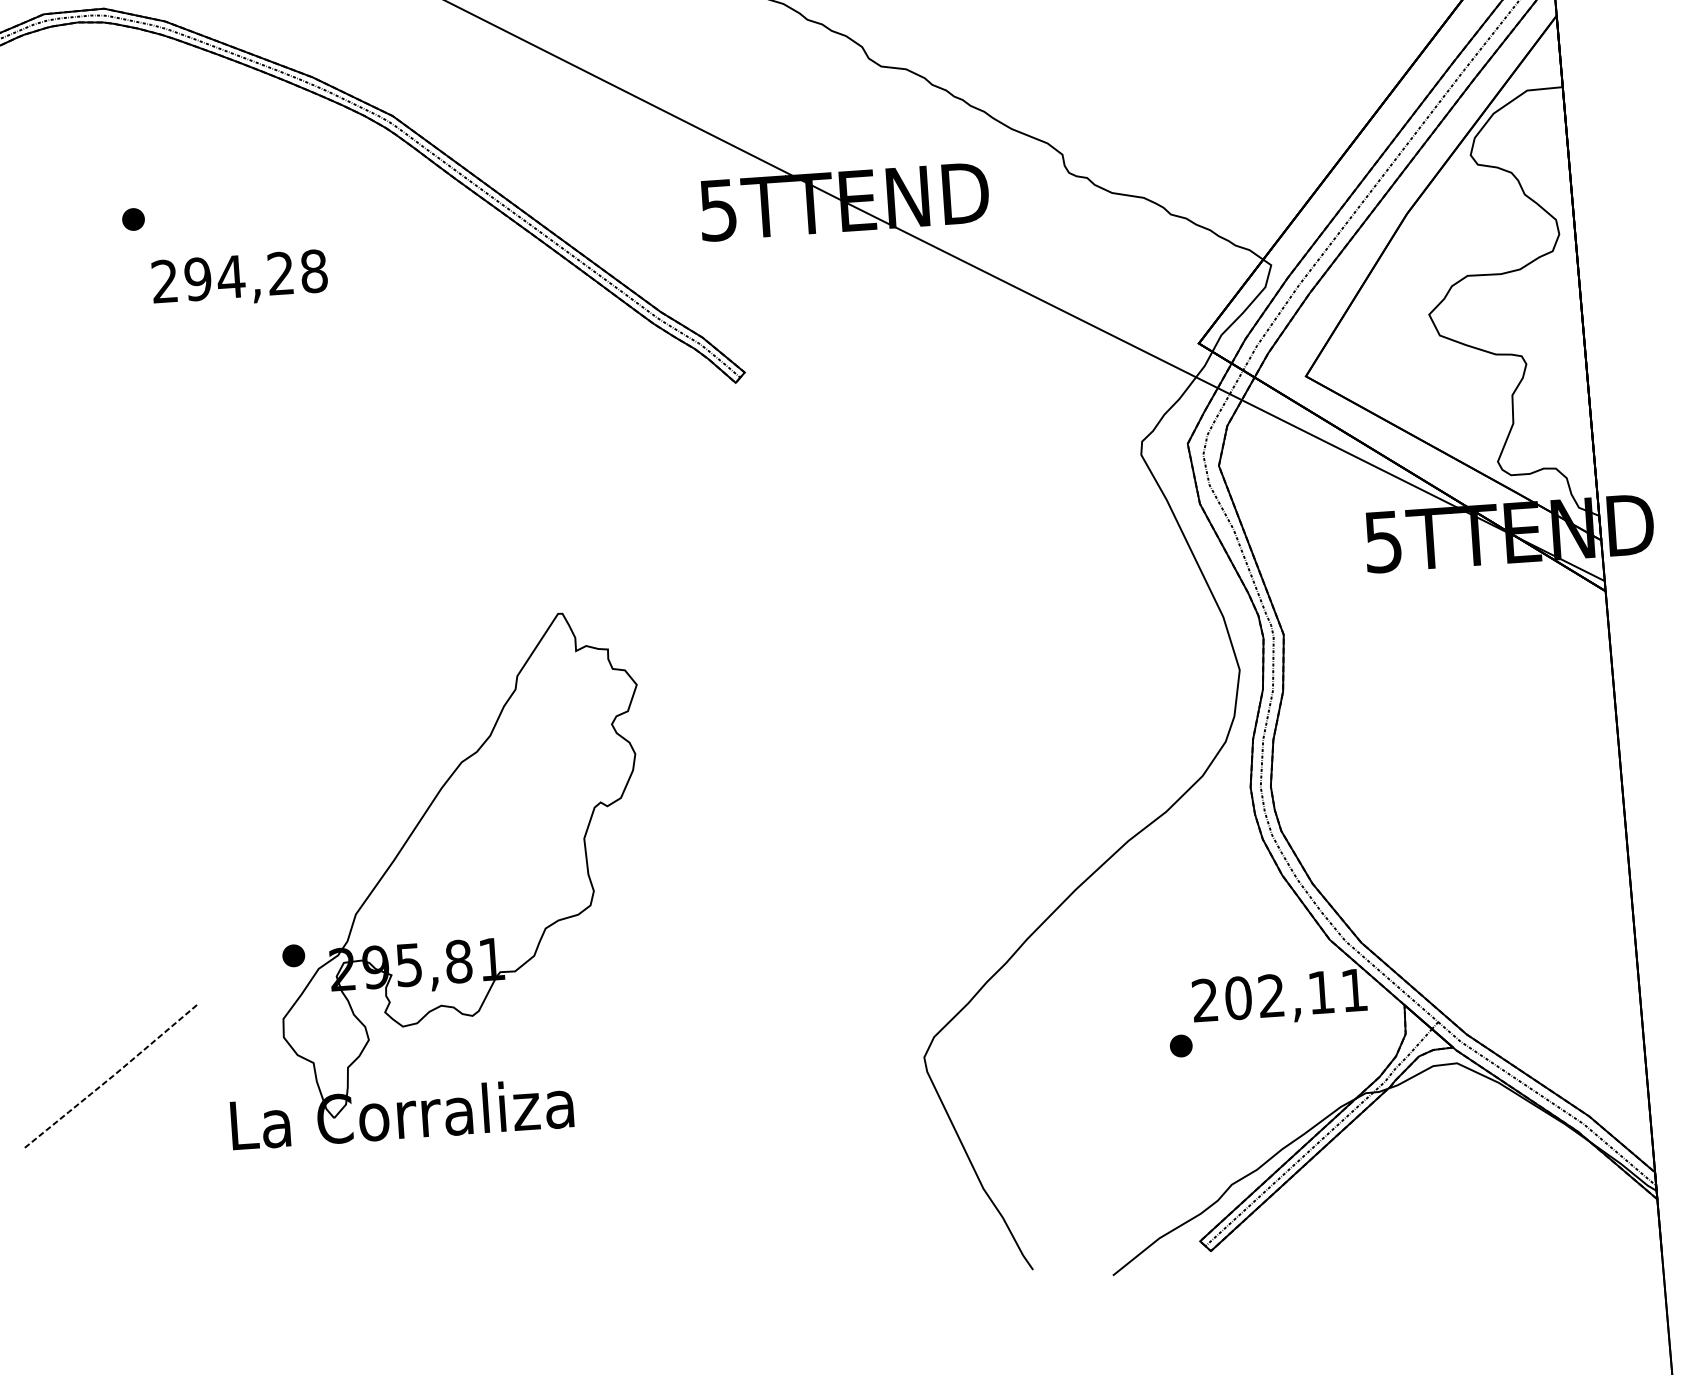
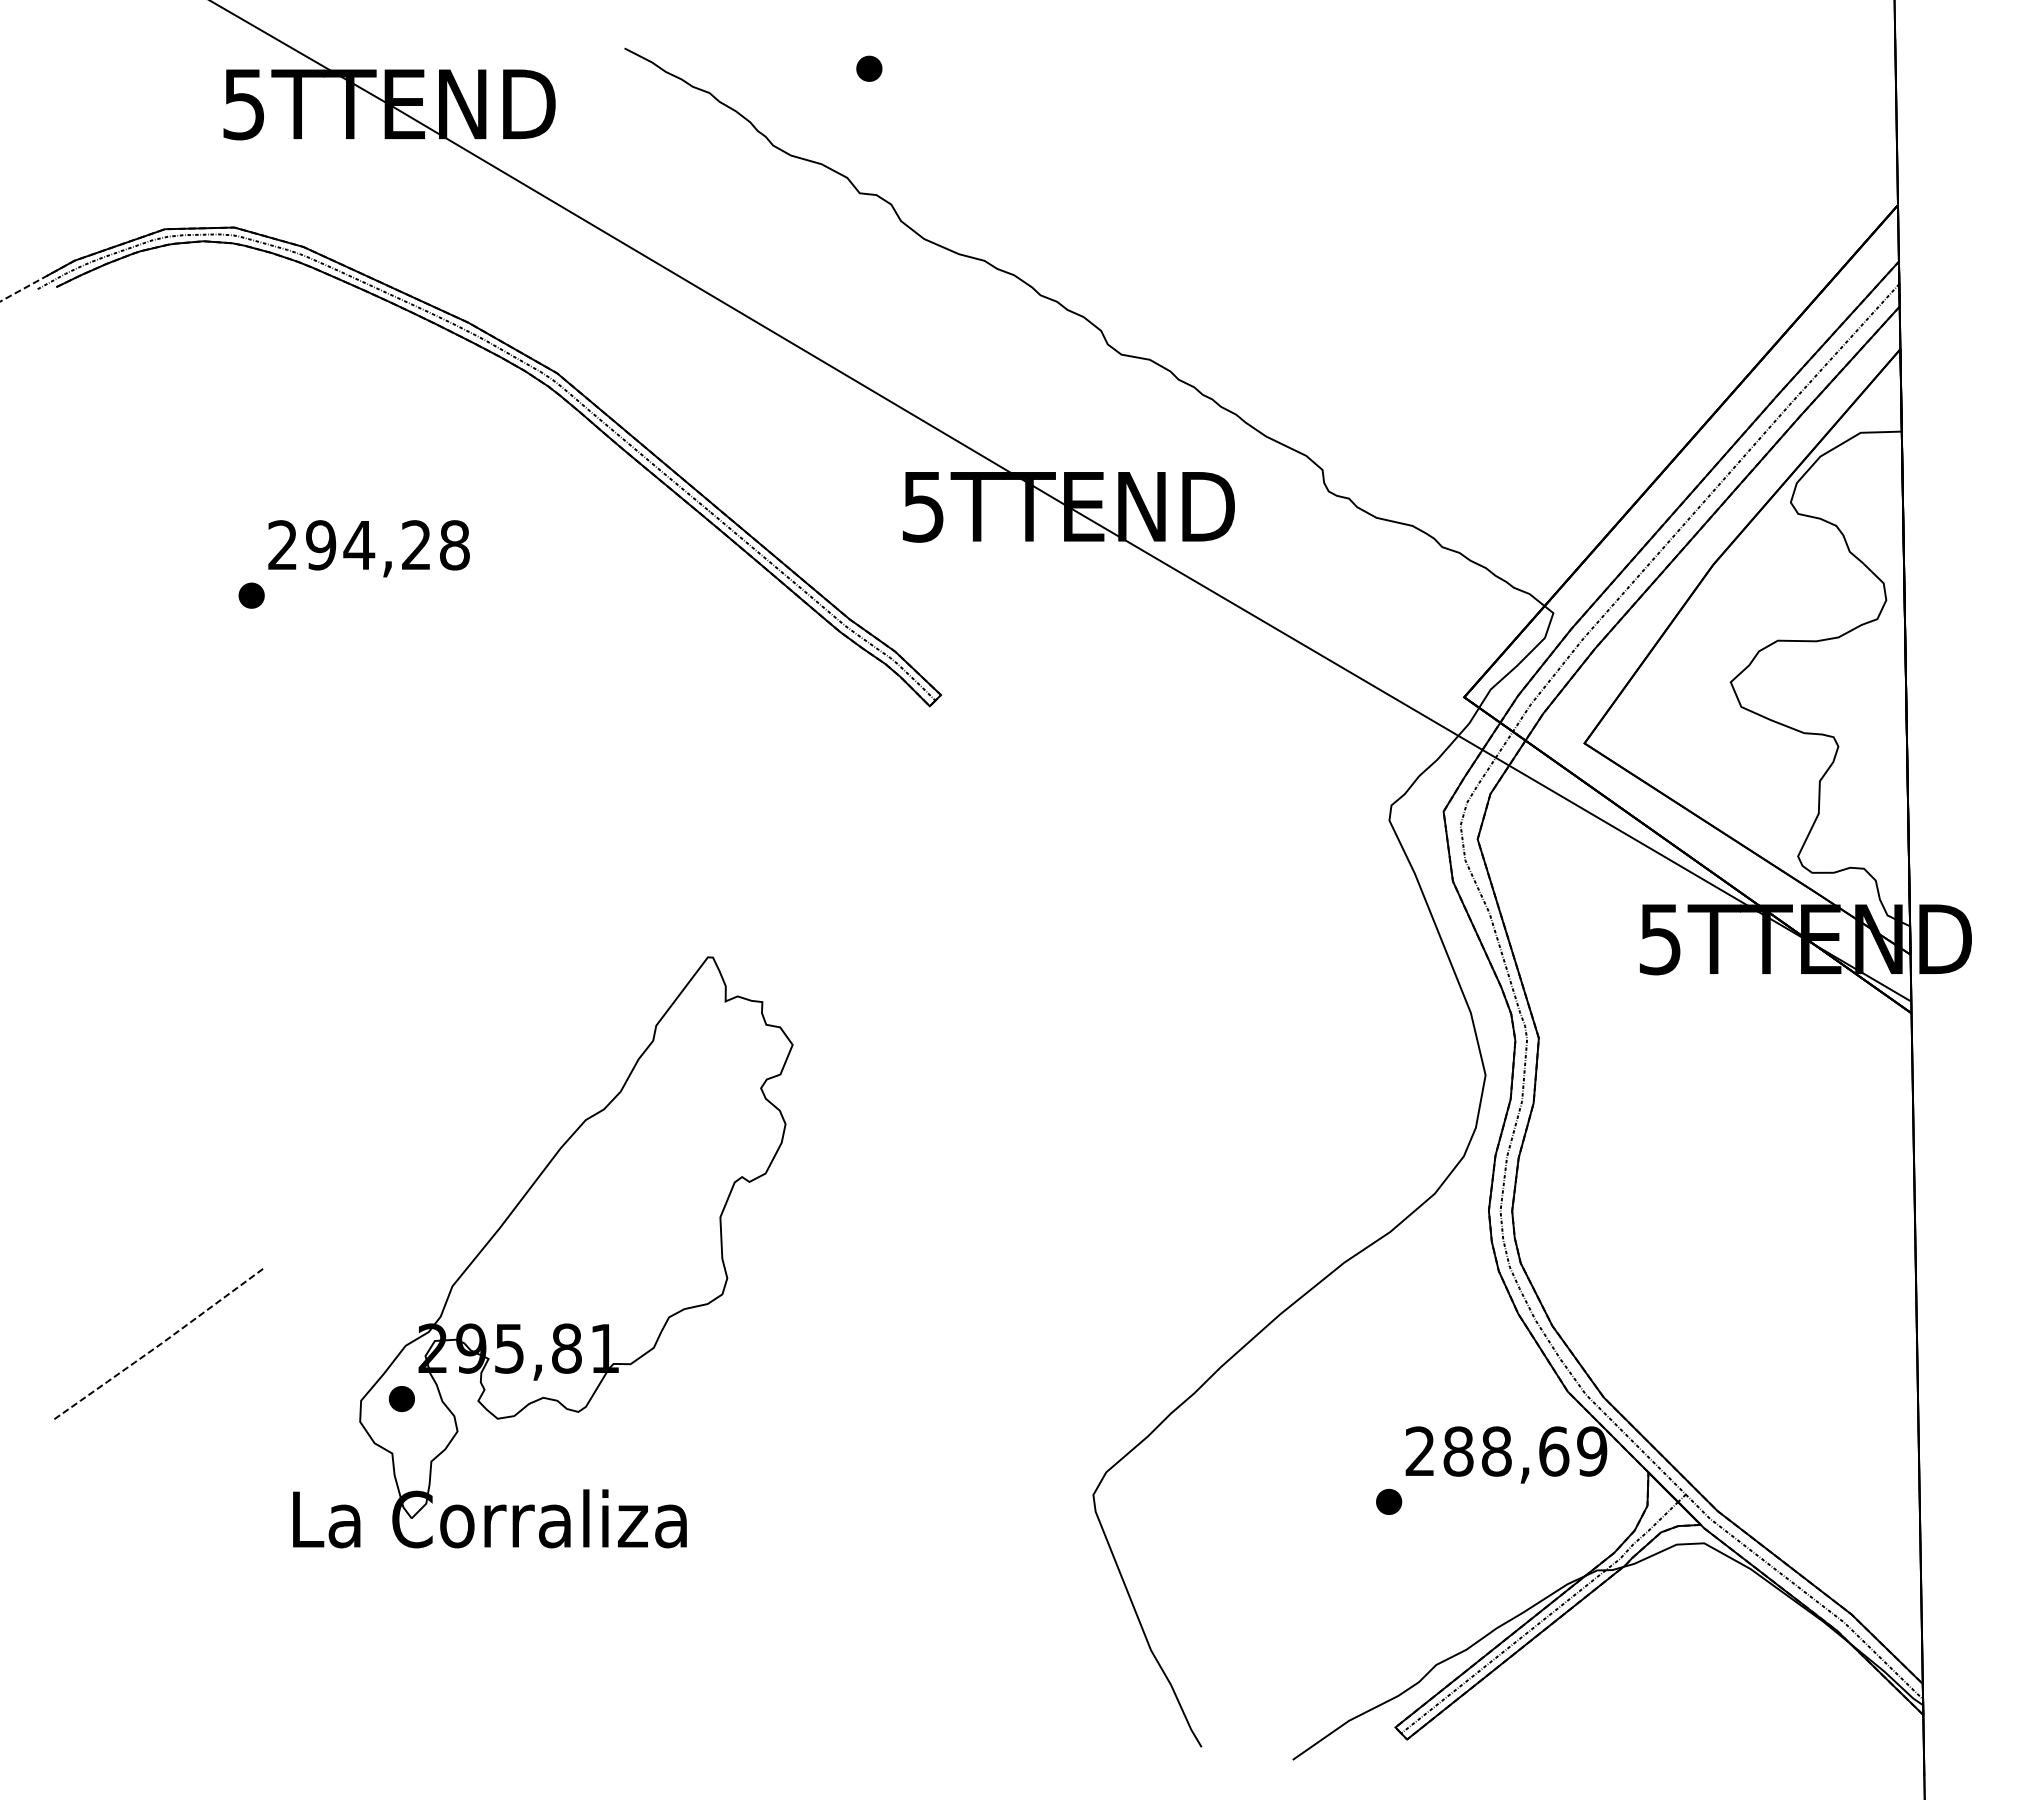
part: (133, 219) -> (251, 595), moved
part: (293, 956) -> (401, 1399), moved
text: (1296, 994) -> (1525, 1451), 202,11 -> 288,69
curve: (111, 1075) -> (159, 1343), moved

